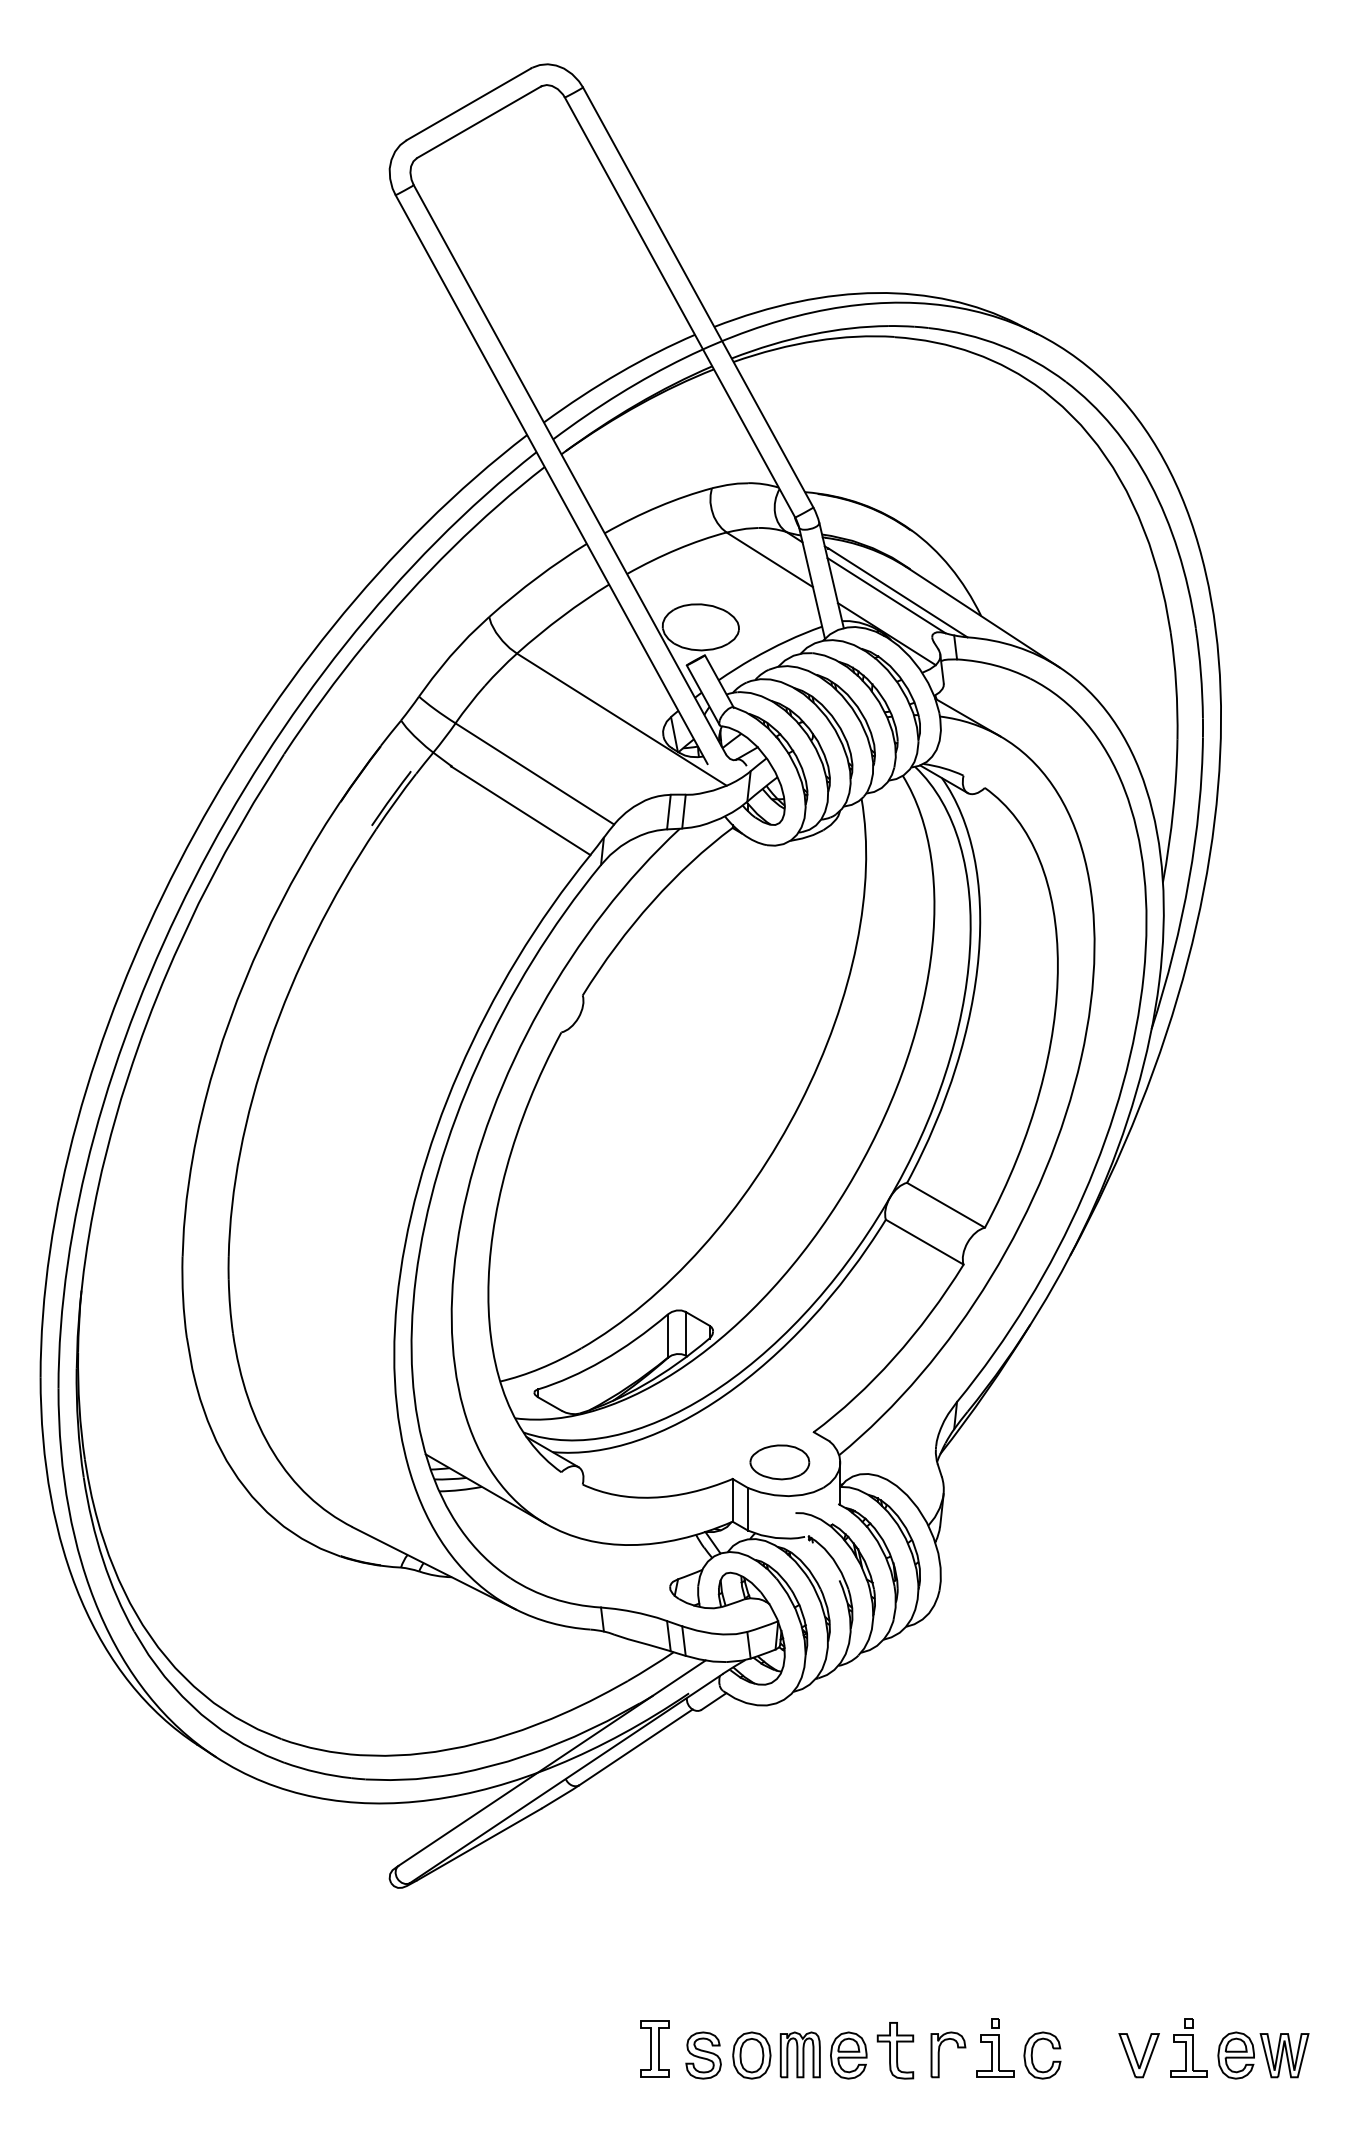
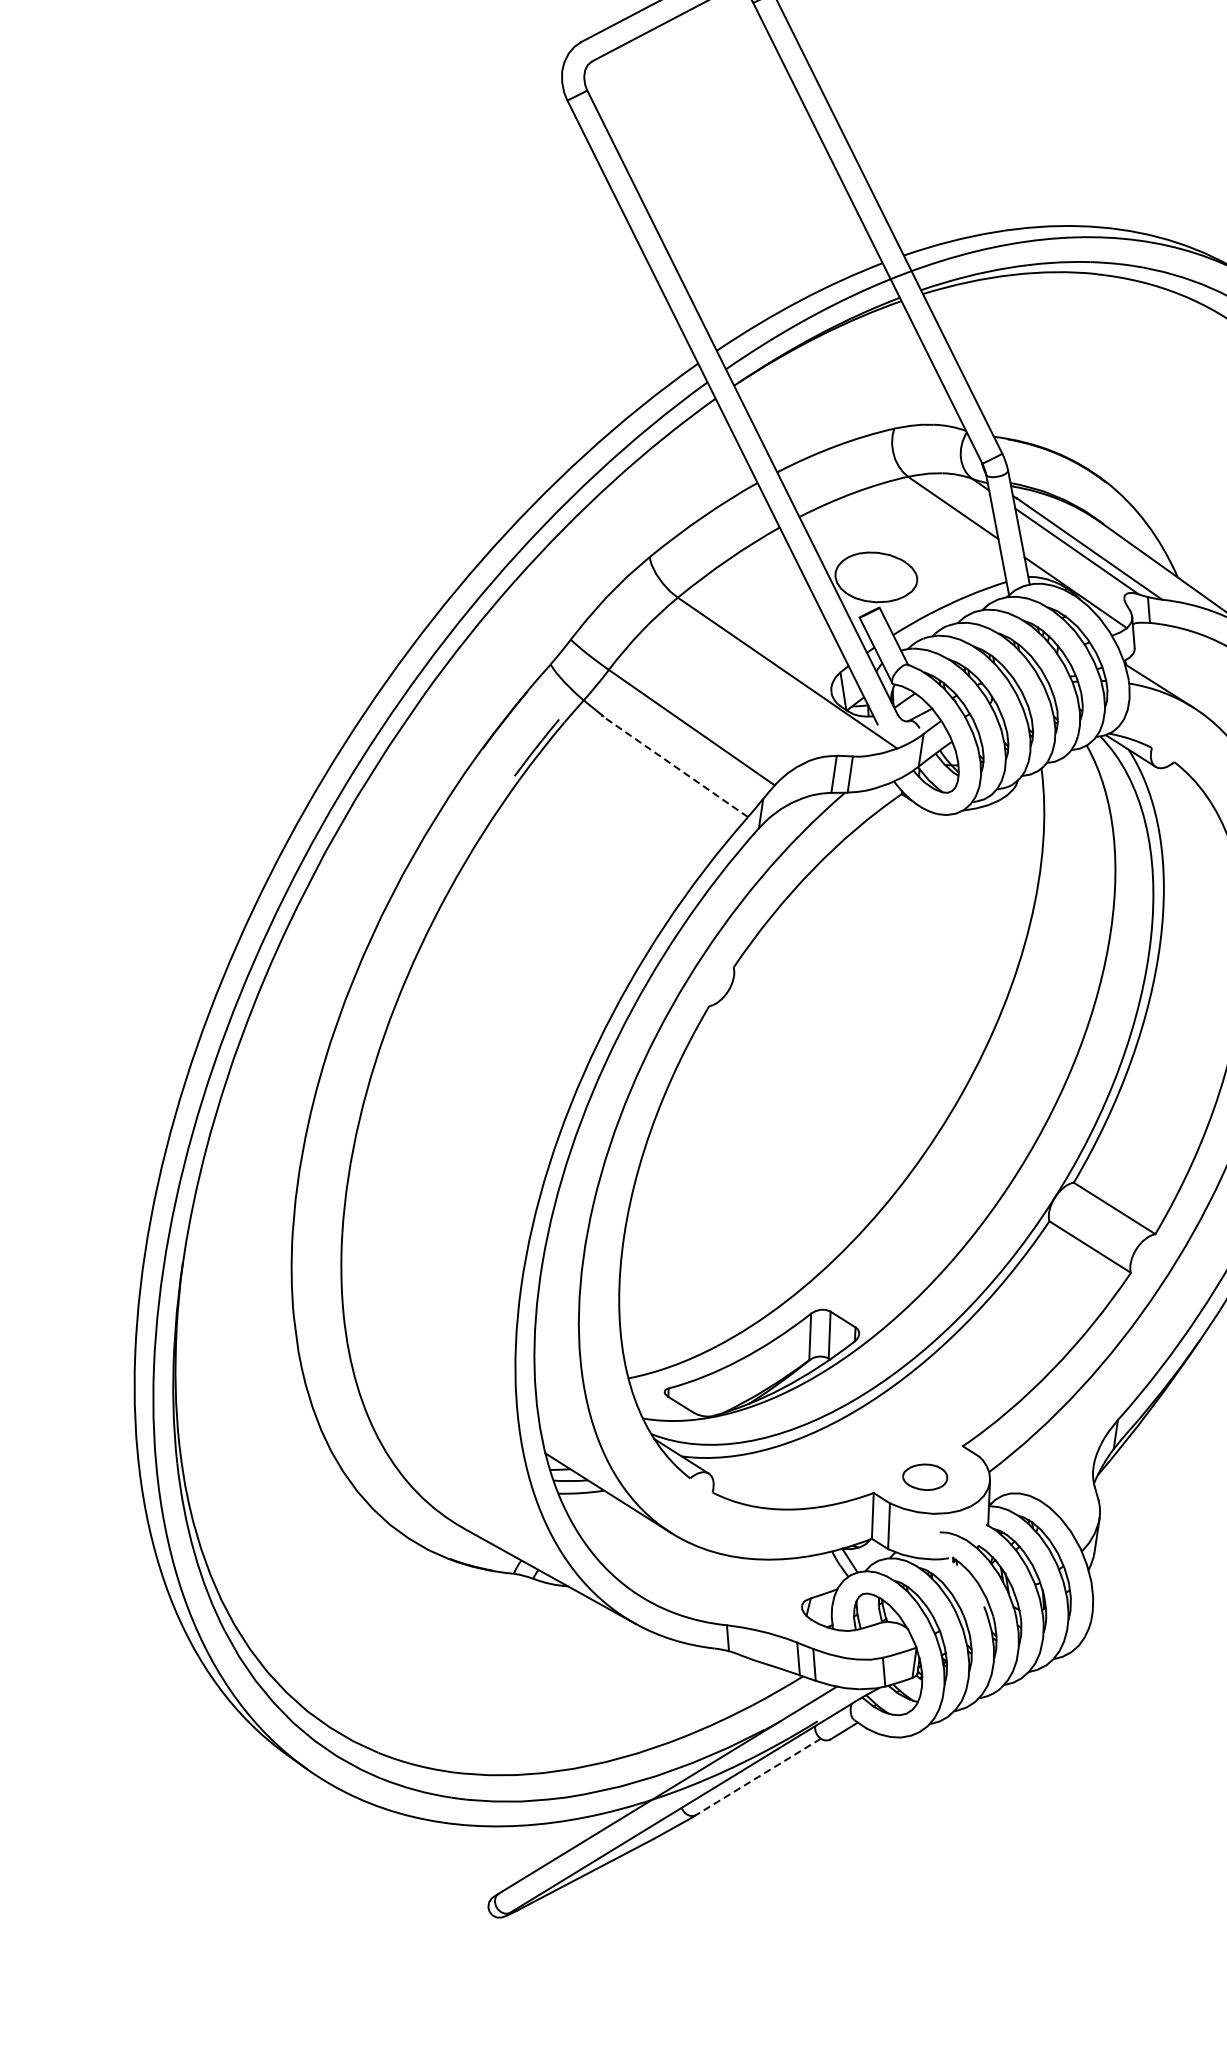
line: (520, 810) -> (674, 766), solid -> dashed
part: (779, 1462) -> (924, 1477), size x0.7
line: (635, 1747) -> (757, 1777), solid -> dashed

